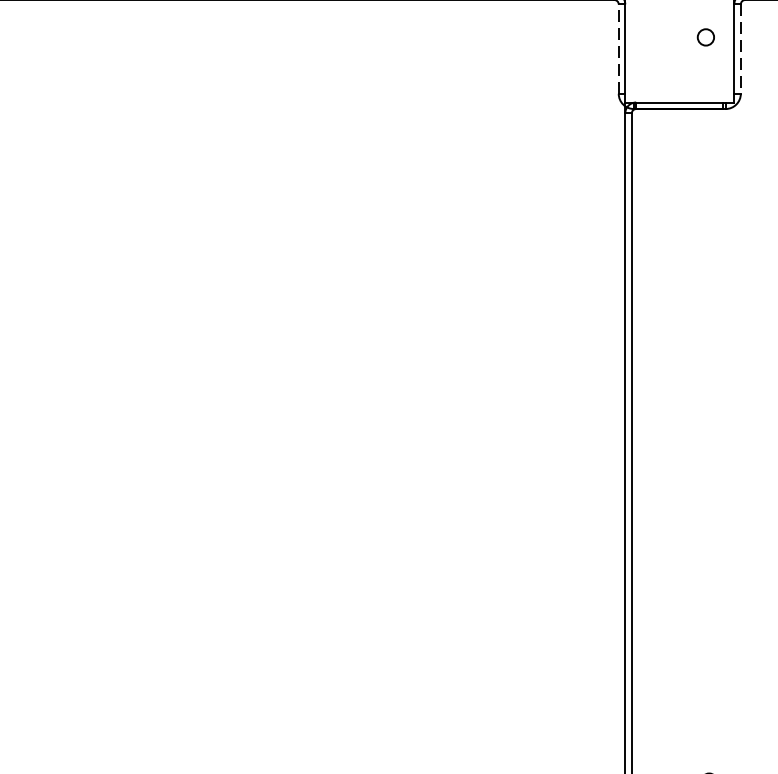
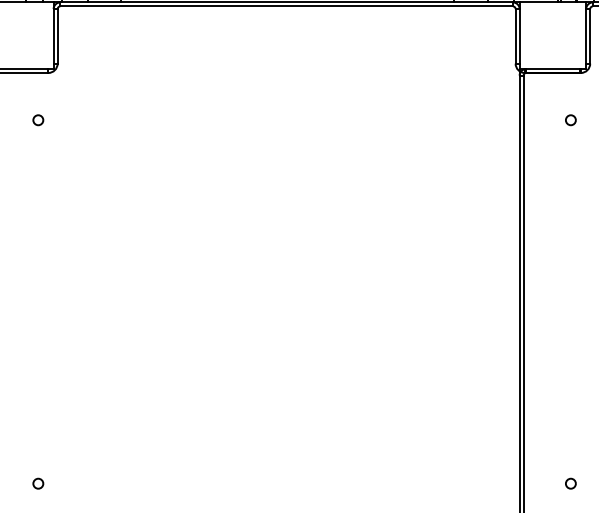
circle: (705, 37) -> (570, 120), moved
line: (618, 47) -> (515, 35), dashed -> solid
line: (741, 49) -> (590, 36), dashed -> solid

